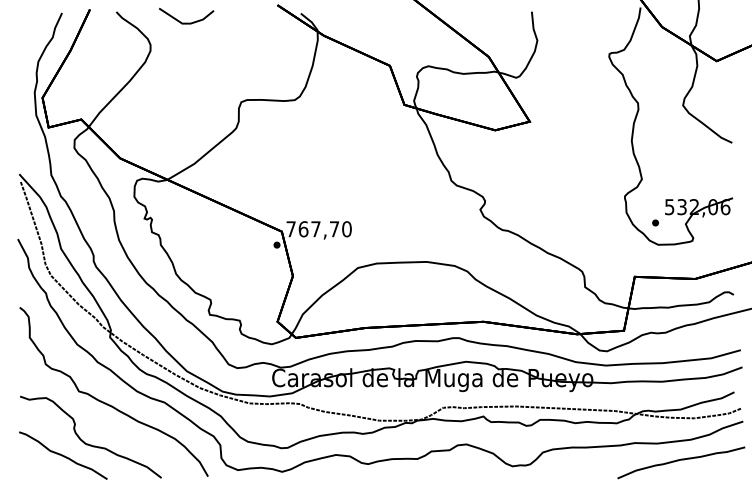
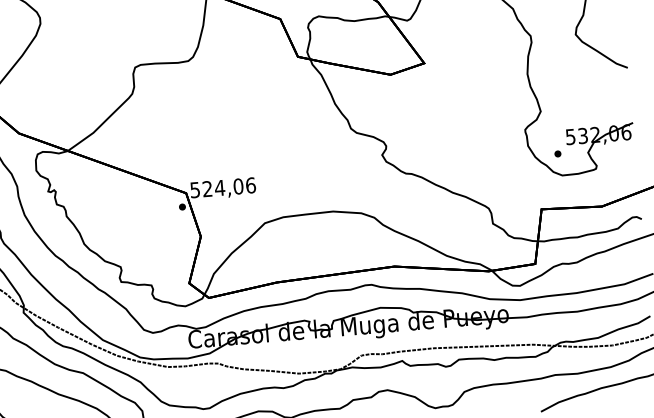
text: (318, 229) -> (222, 188), 767,70 -> 524,06

